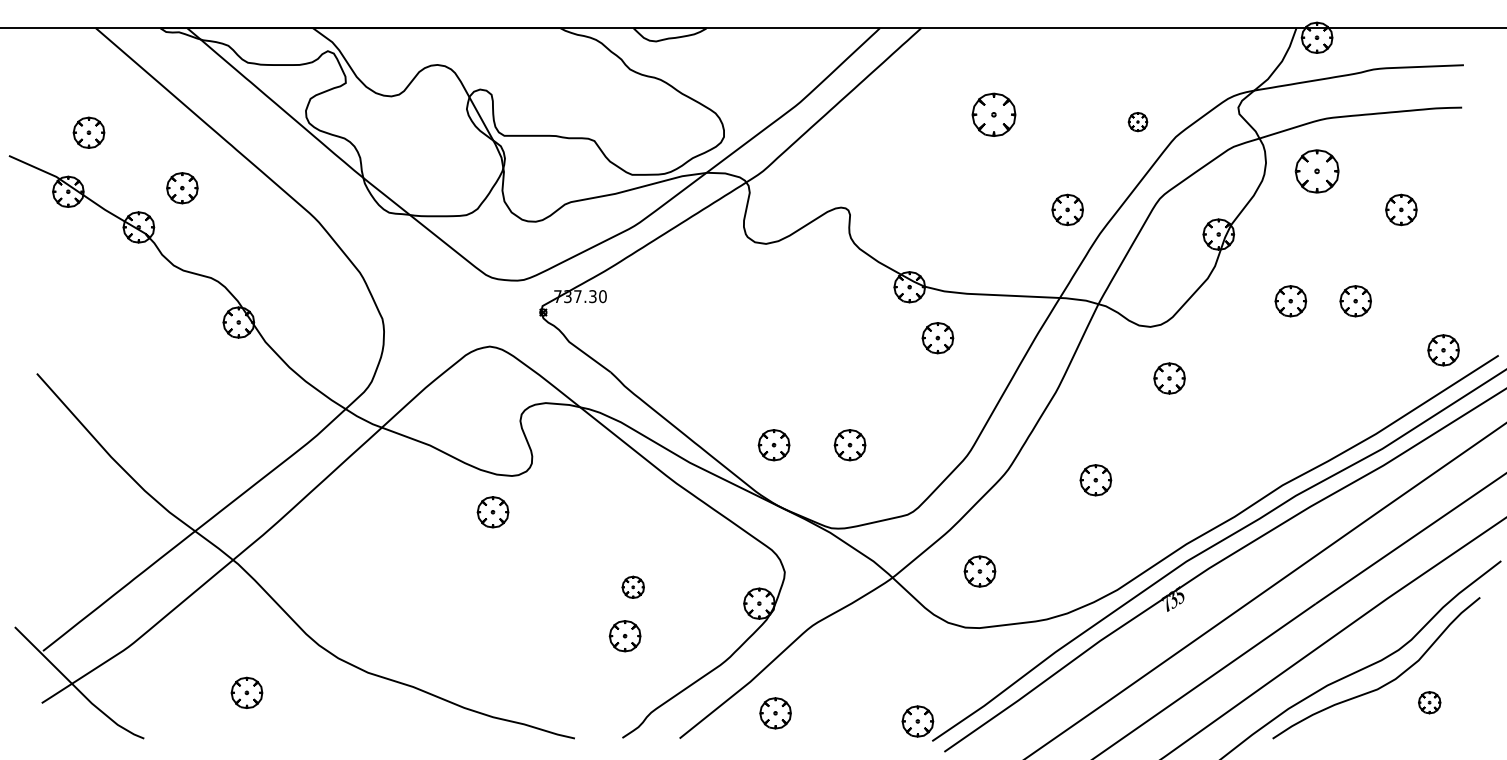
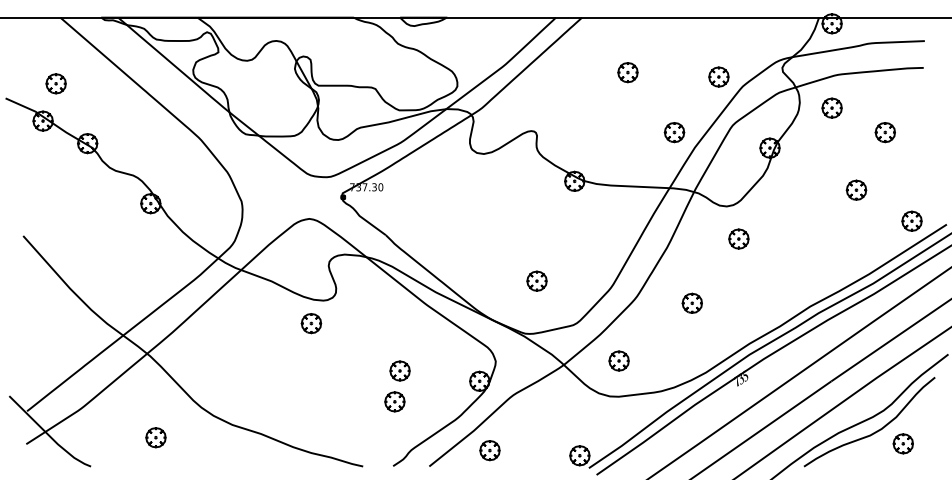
part: (993, 114) -> (627, 72), size x0.71
part: (1137, 121) -> (718, 76), size x1.67
part: (1316, 170) -> (831, 107), size x0.71
part: (181, 187) -> (114, 118), removed
part: (1290, 300) -> (815, 189), removed
part: (937, 338) -> (592, 213), removed
part: (773, 444) -> (488, 280), removed
part: (632, 586) -> (399, 370), size x1.43
part: (1428, 702) -> (902, 443), size x1.43

